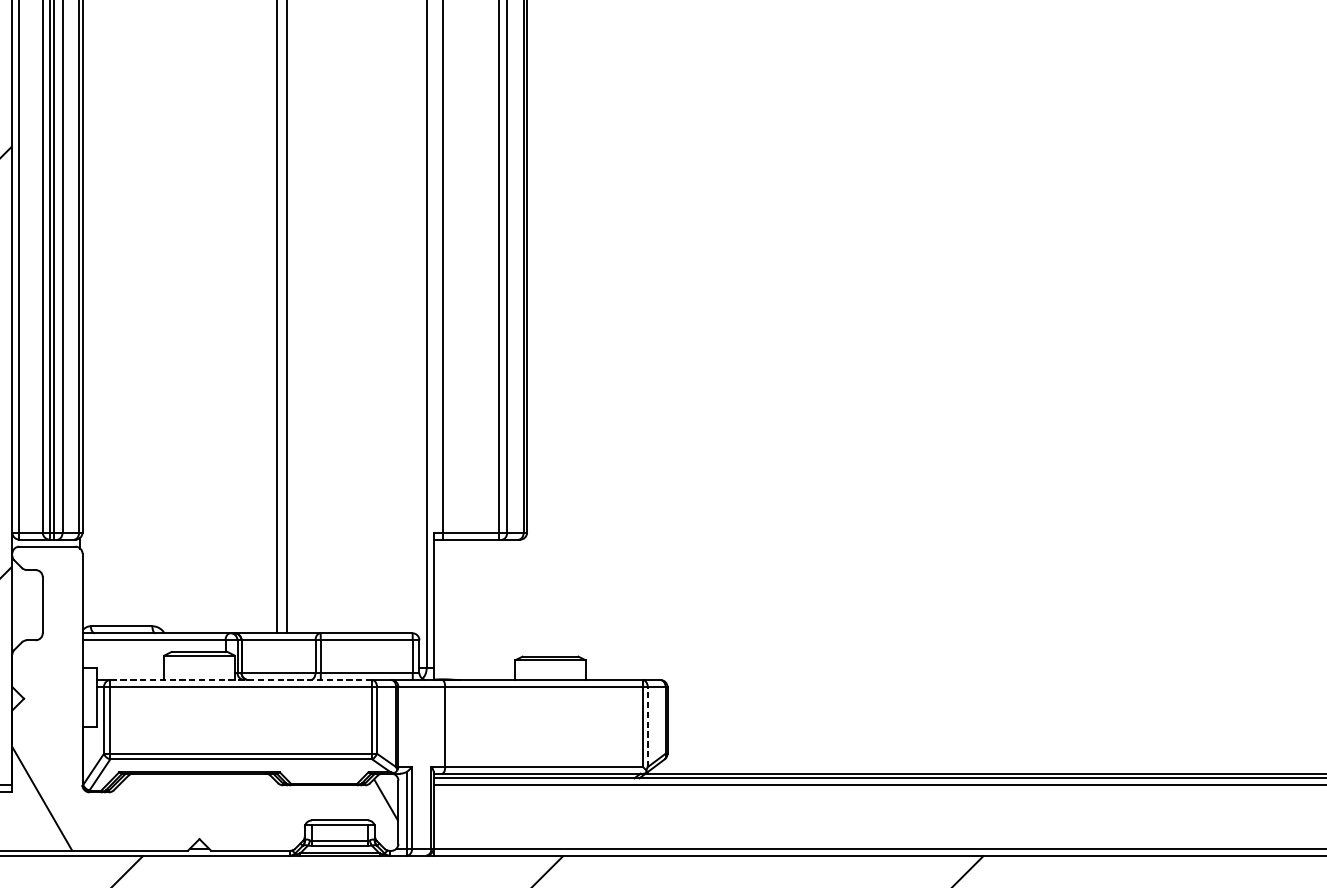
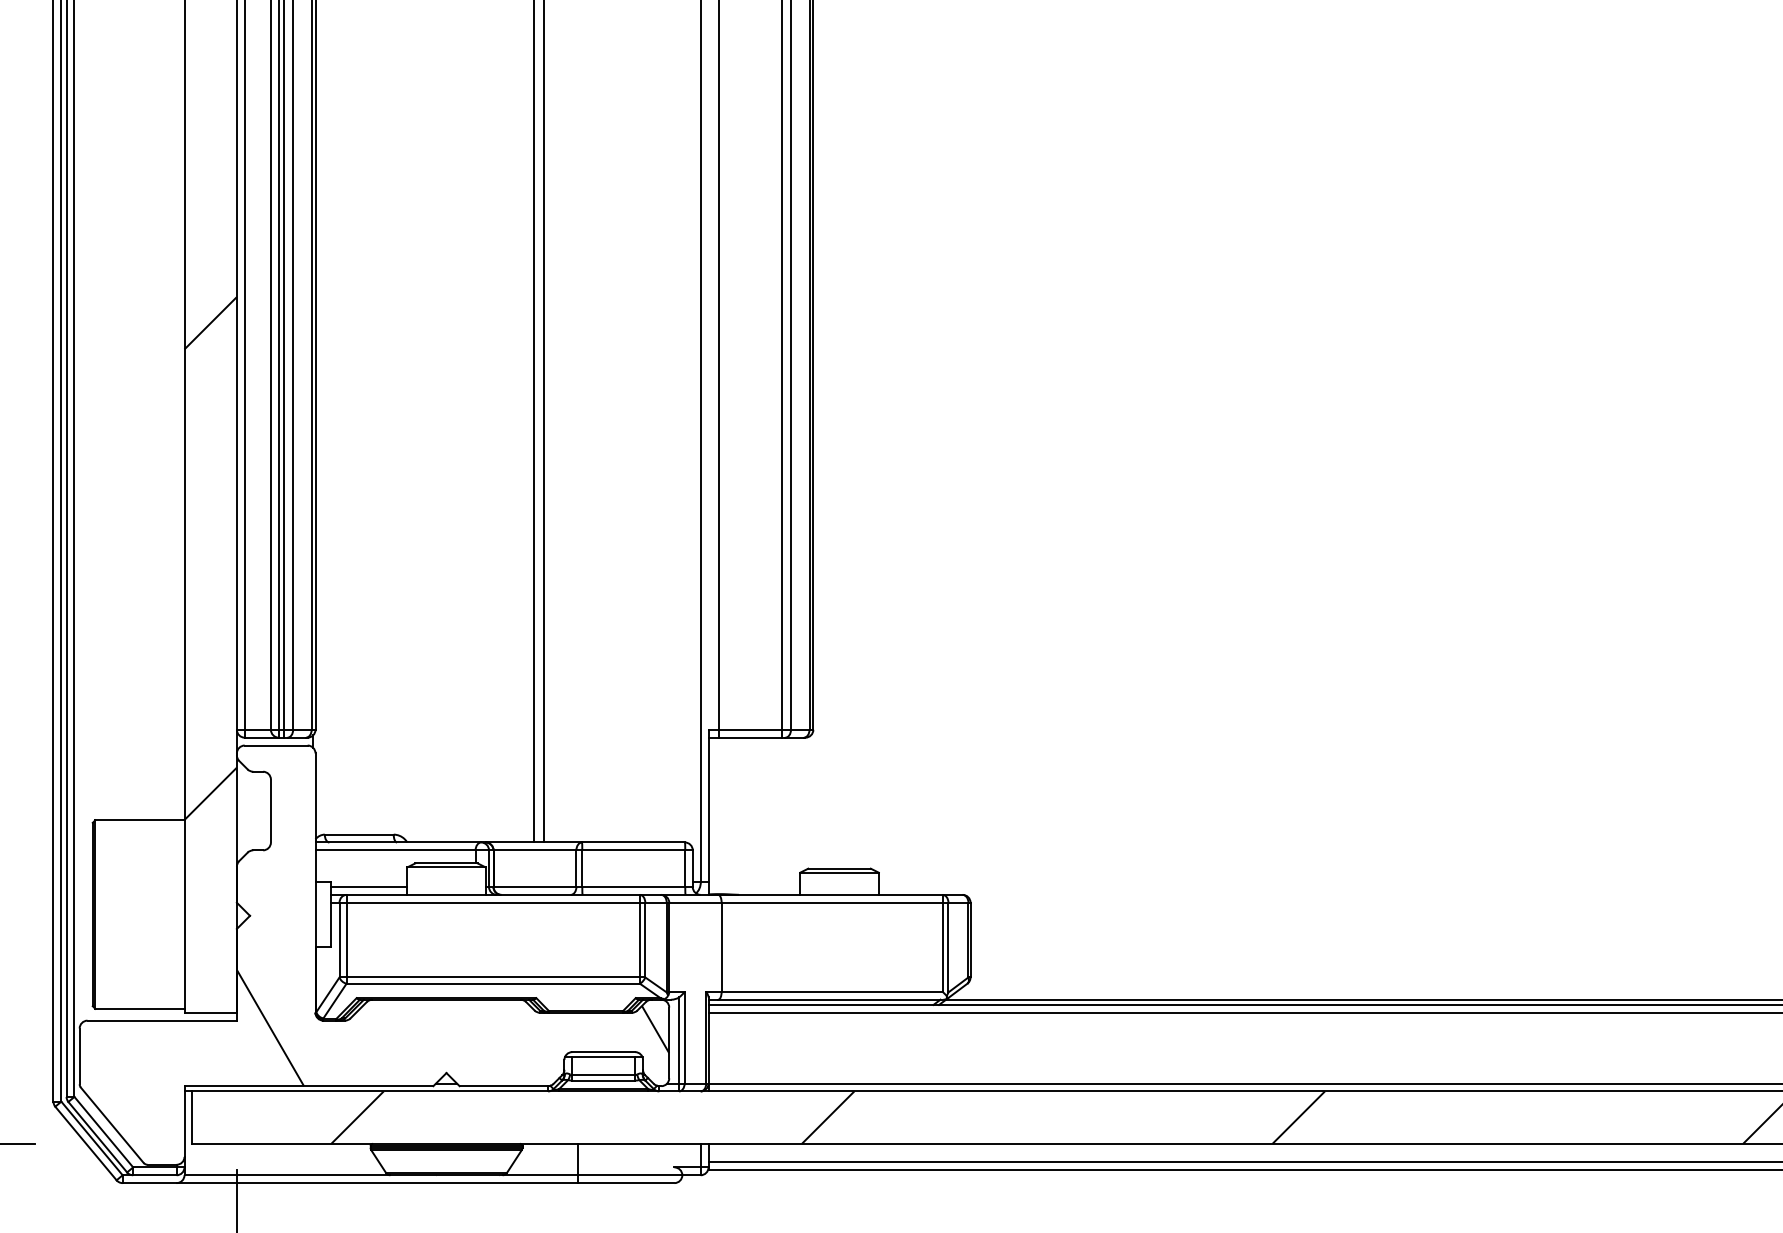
line: (130, 673) -> (369, 887), added
line: (241, 679) -> (493, 894), dashed -> solid
line: (647, 727) -> (948, 947), dashed -> solid

